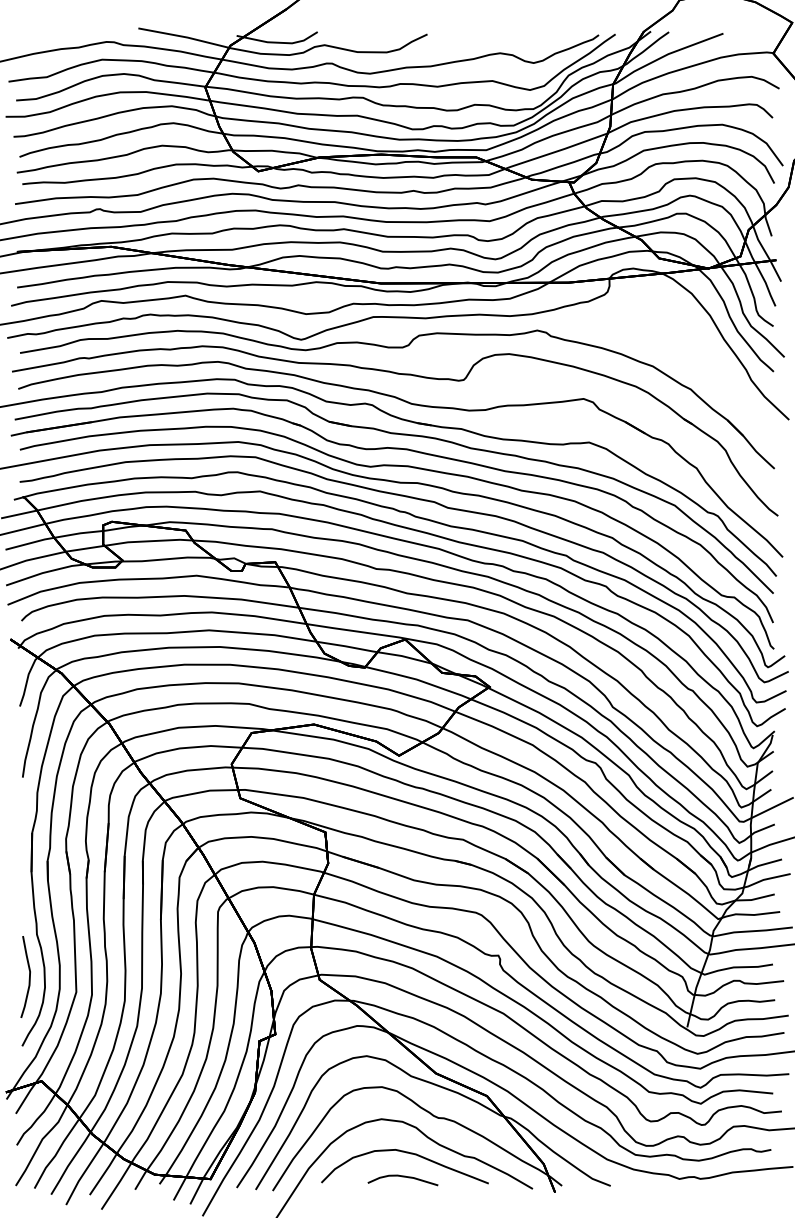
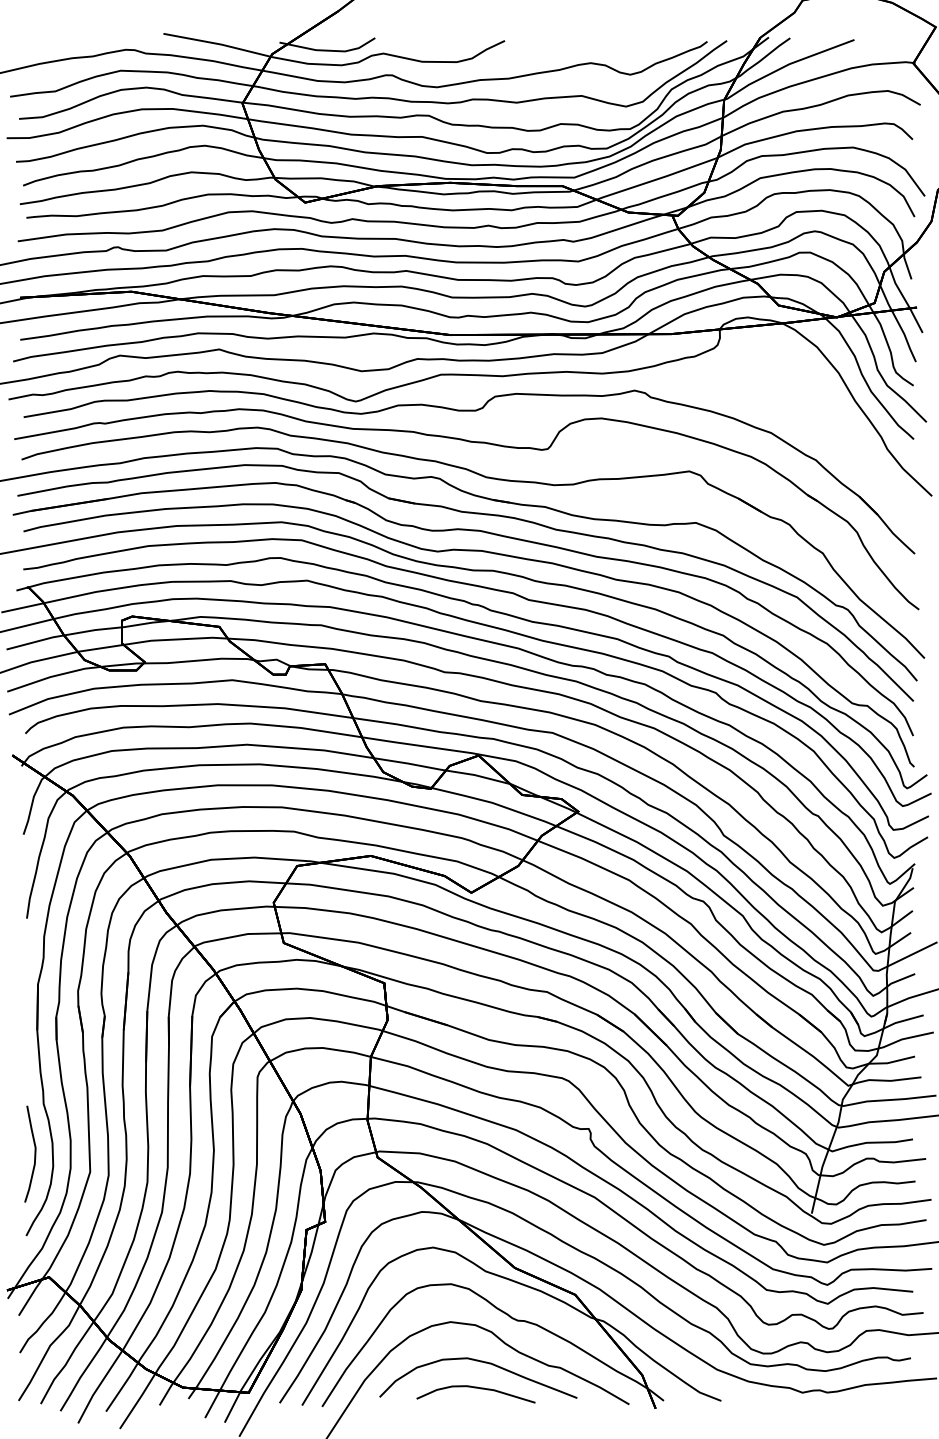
part: (402, 1180) -> (475, 1394), size x1.43

